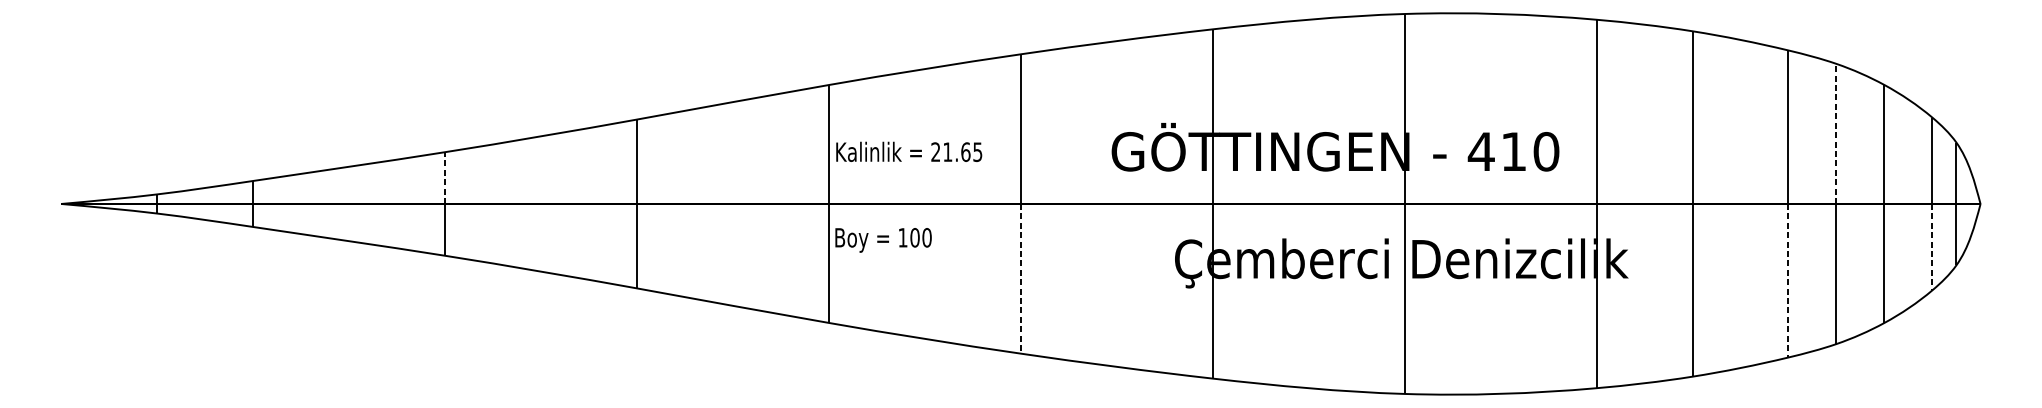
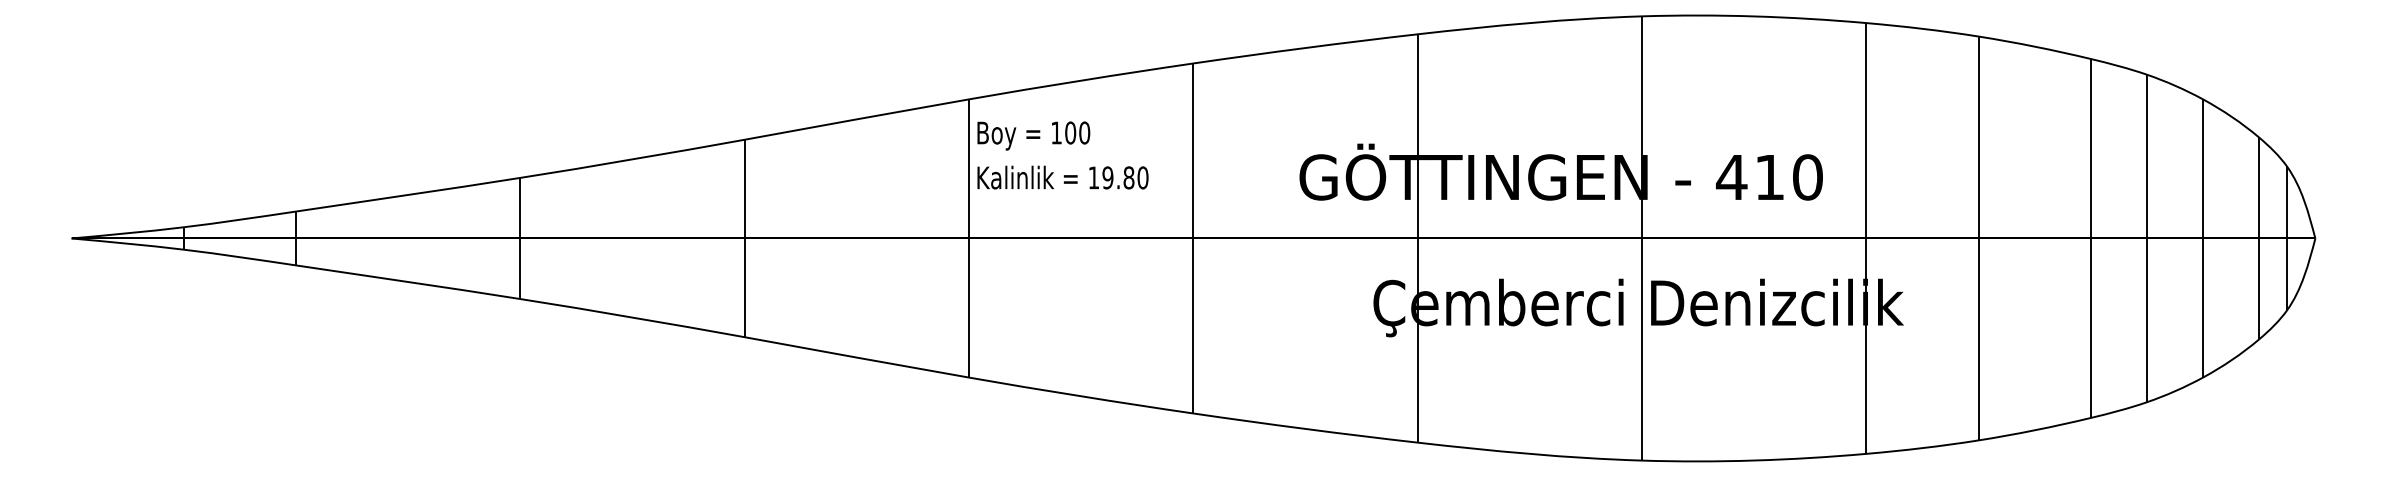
line: (1836, 133) -> (2146, 156), dashed -> solid
text: (956, 151) -> (1118, 177), 21.65 -> 19.80
line: (445, 177) -> (520, 207), dashed -> solid
text: (883, 239) -> (1033, 135), moved
line: (1932, 247) -> (2259, 289), dashed -> solid
line: (1021, 279) -> (1193, 326), dashed -> solid
line: (1788, 280) -> (2090, 328), dashed -> solid

